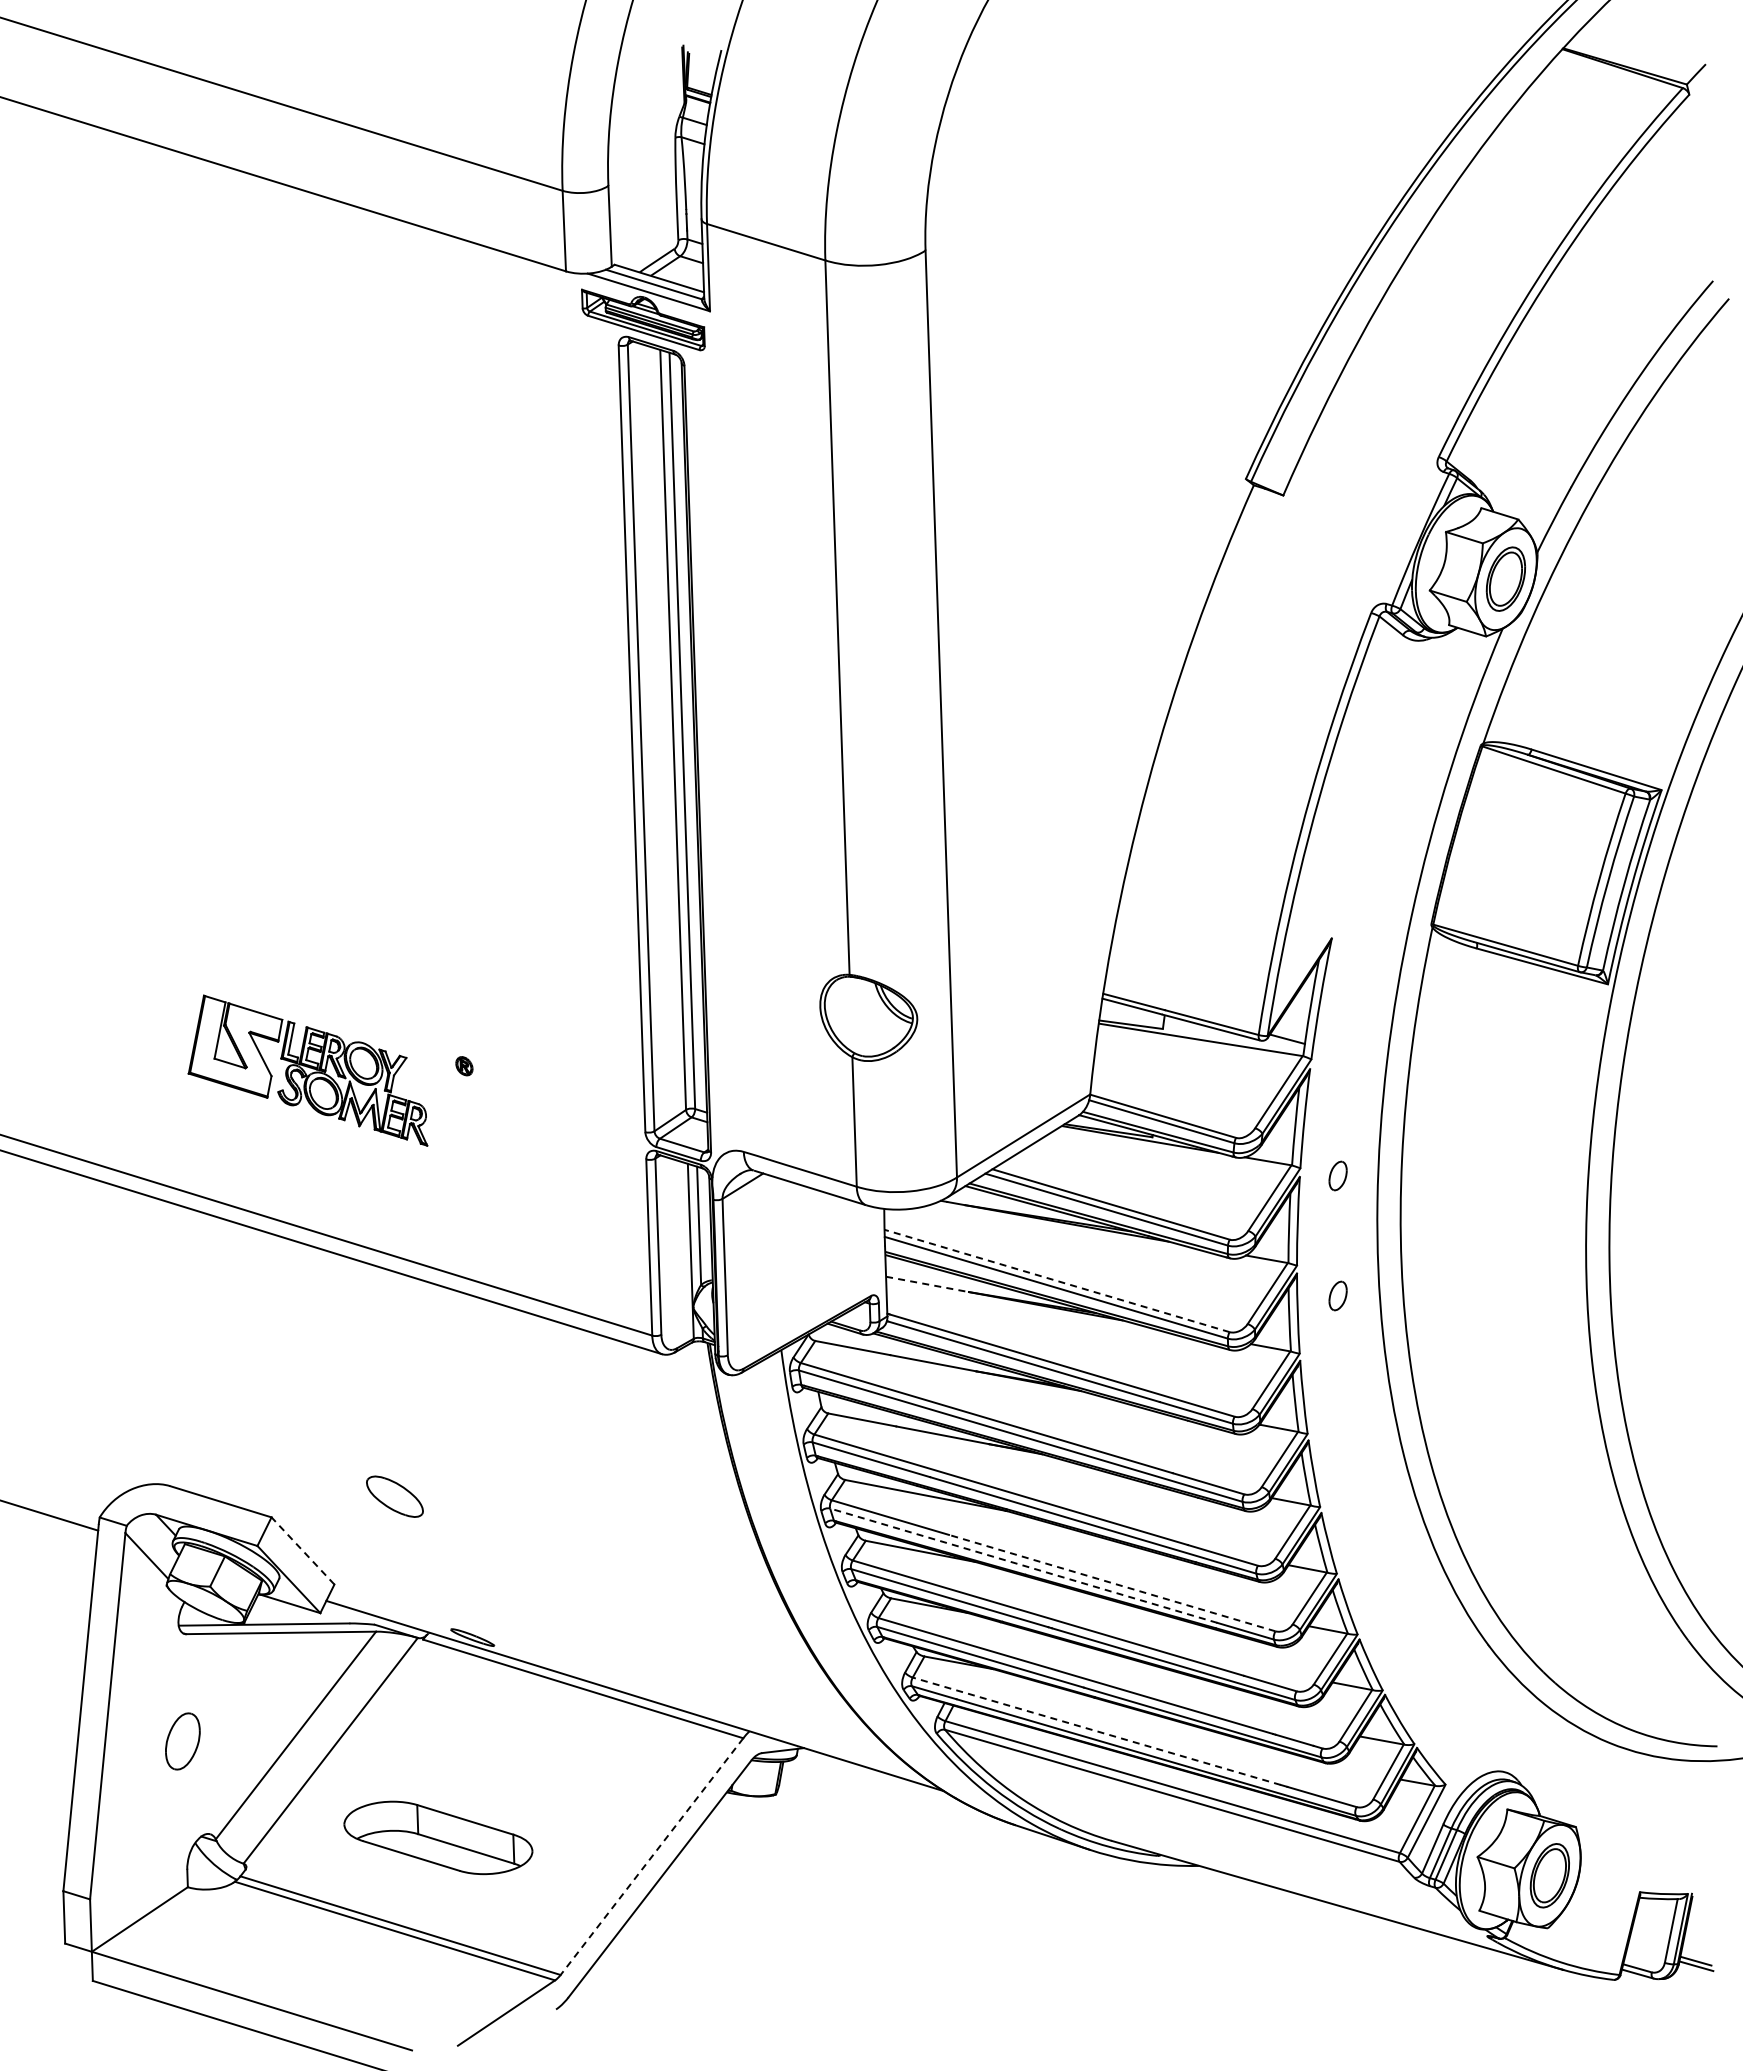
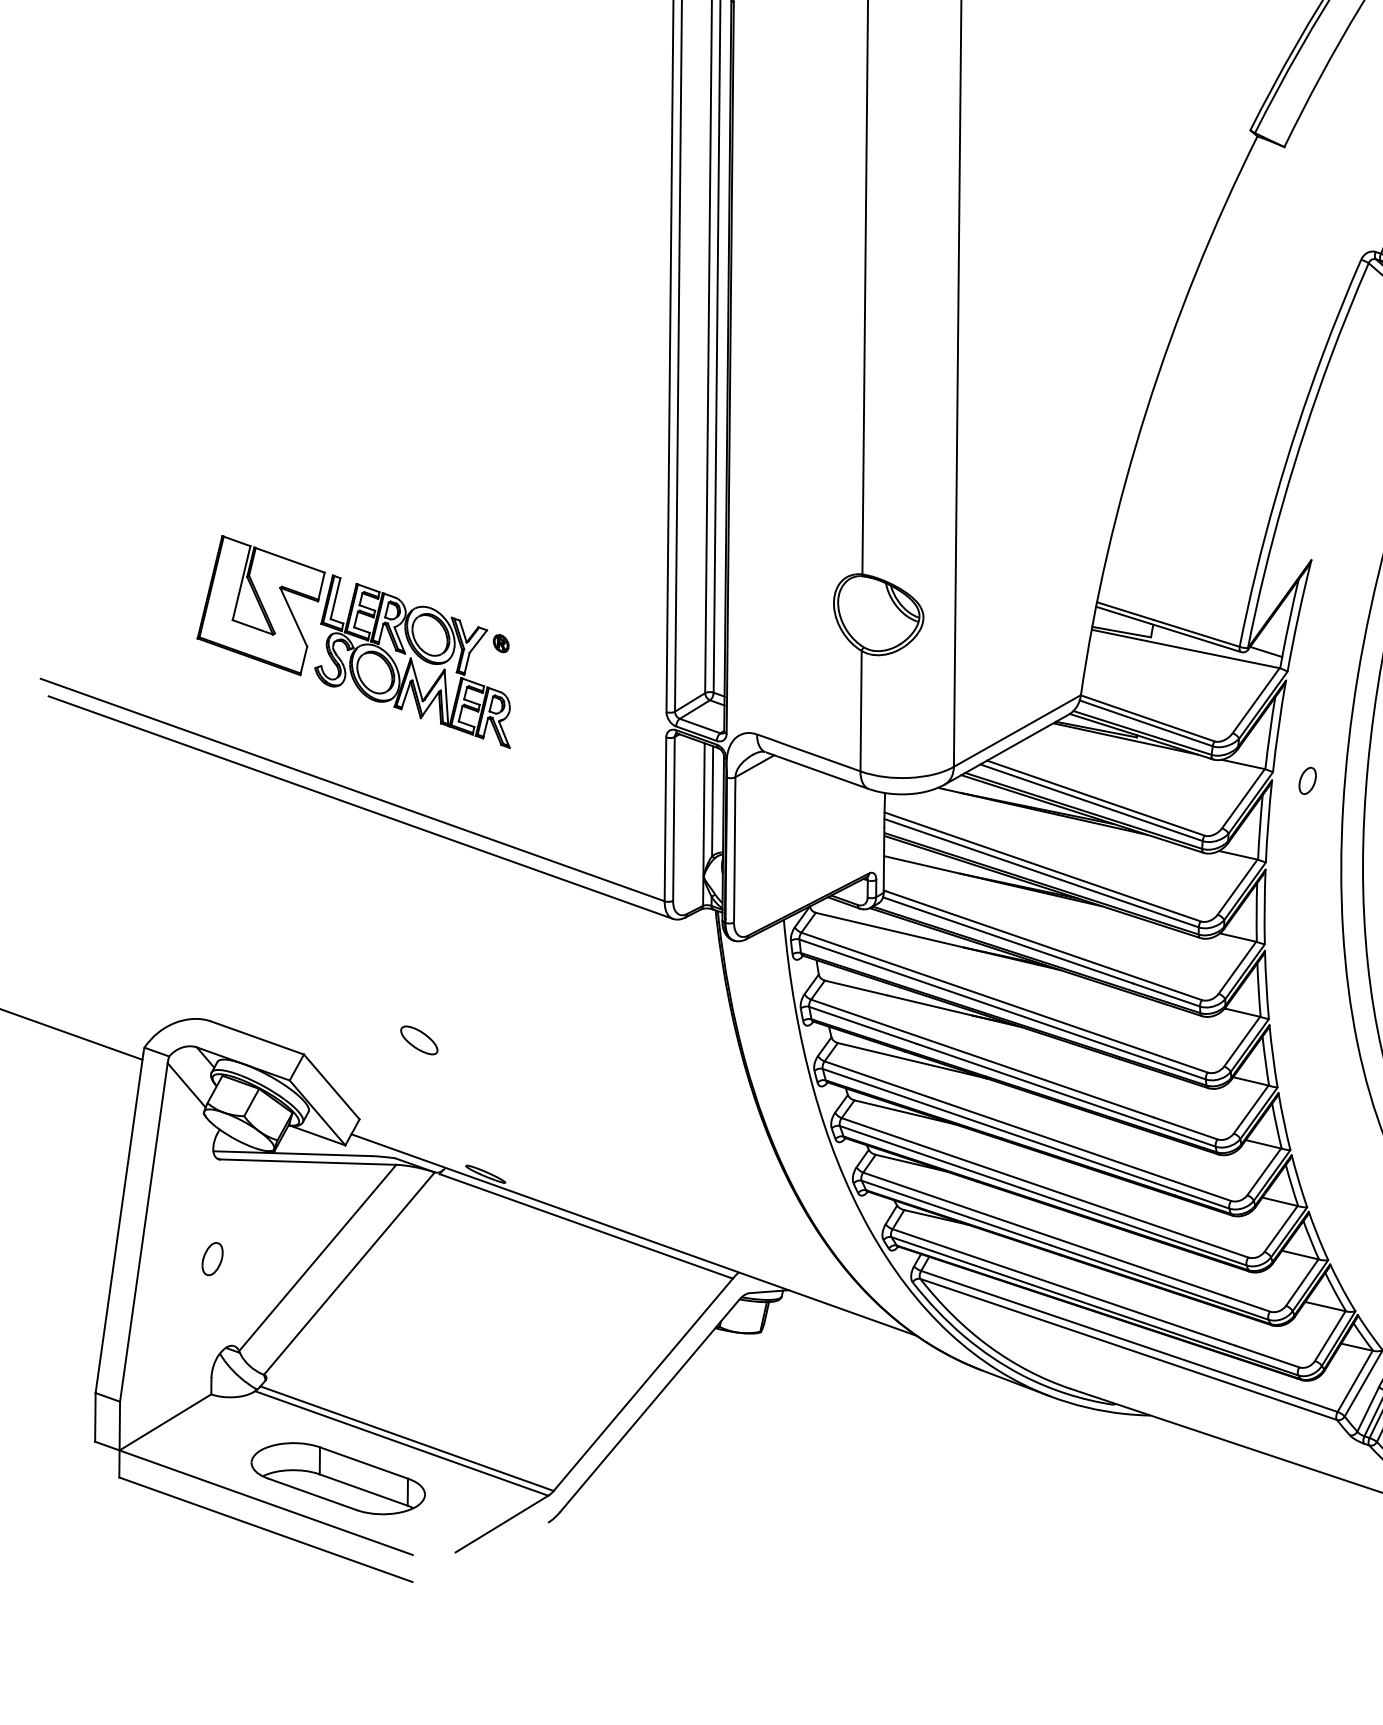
part: (307, 1070) -> (355, 641), size x1.43
line: (1057, 1280) -> (1043, 866), dashed -> solid
line: (927, 1284) -> (922, 864), dashed -> solid
part: (1337, 1295) -> (1302, 891), removed
part: (394, 1496) -> (418, 1040), size x0.71
line: (303, 1550) -> (332, 1086), dashed -> solid
line: (1023, 1565) -> (999, 1129), dashed -> solid
line: (1111, 1582) -> (1080, 1149), dashed -> solid
line: (1096, 1731) -> (1060, 1286), dashed -> solid
part: (182, 1741) -> (212, 1258), size x0.62
part: (438, 1837) -> (338, 1478), moved
line: (651, 1856) -> (642, 1384), dashed -> solid

